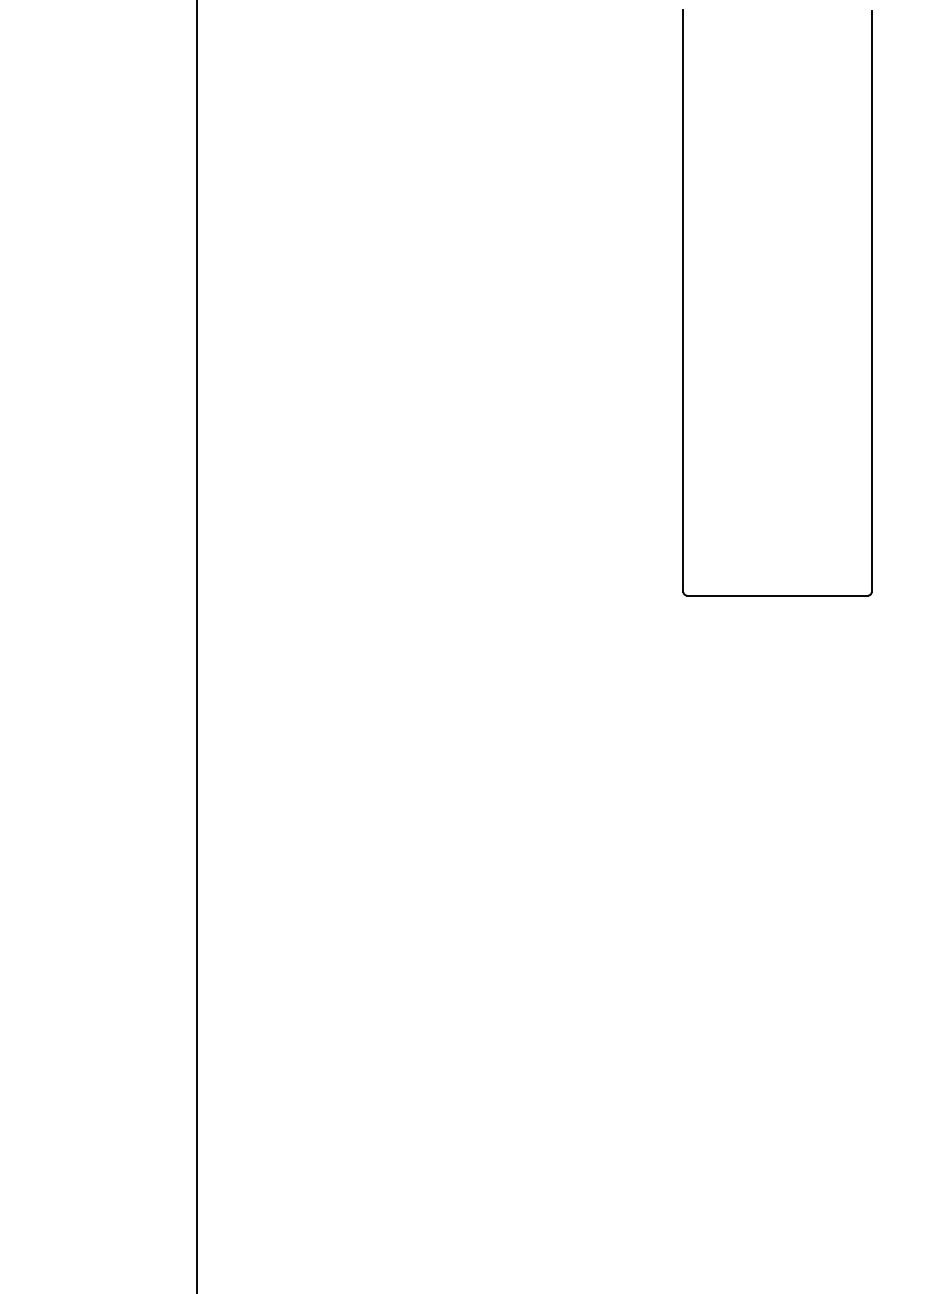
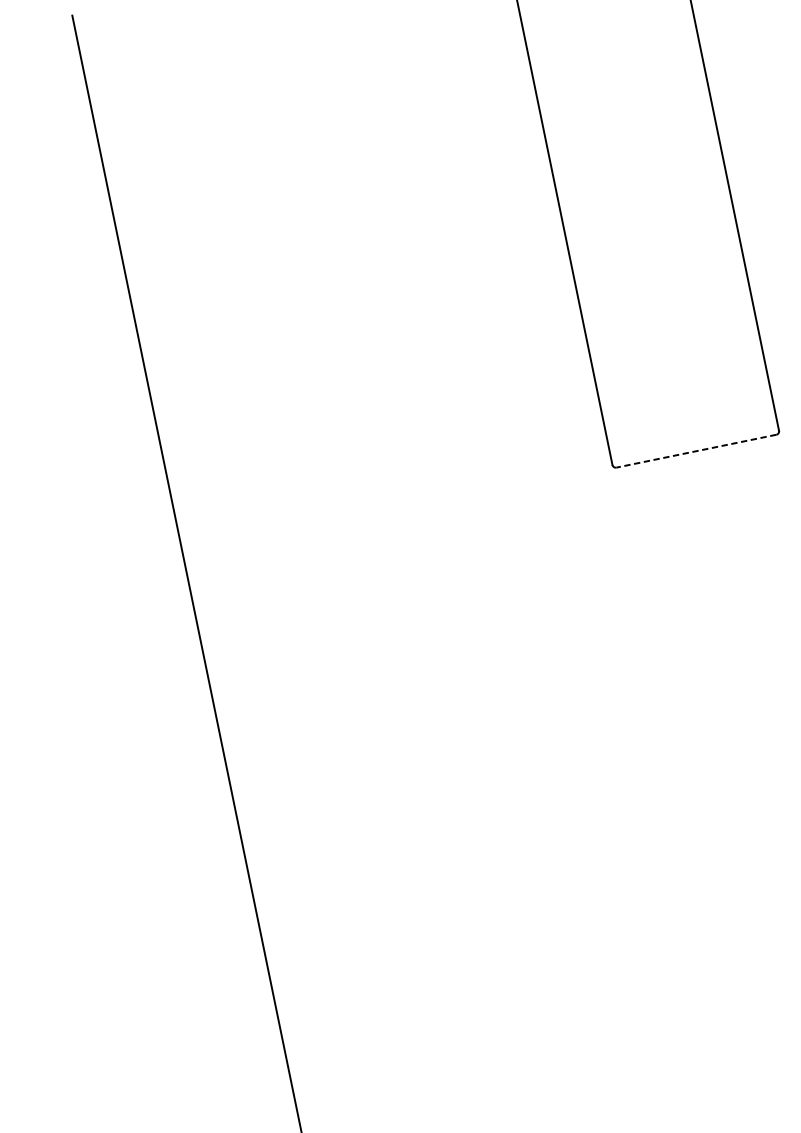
line: (777, 595) -> (696, 451), solid -> dashed

